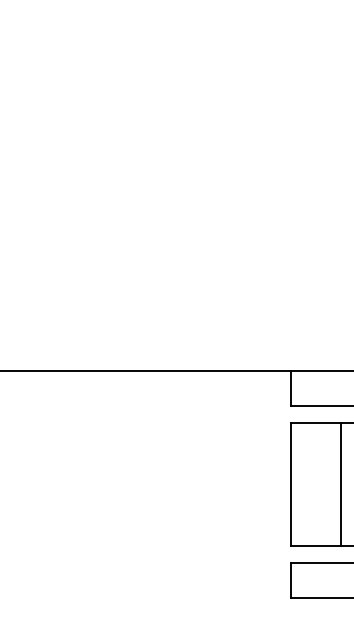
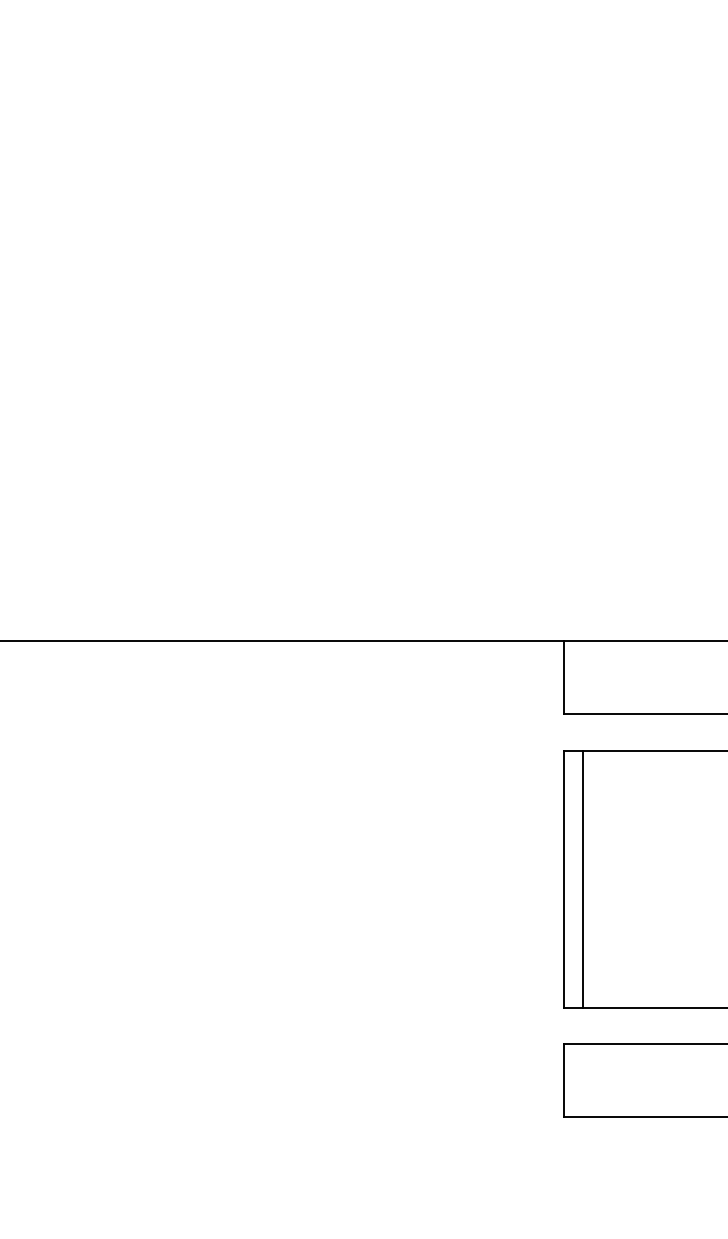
line: (341, 484) -> (583, 879), moved

